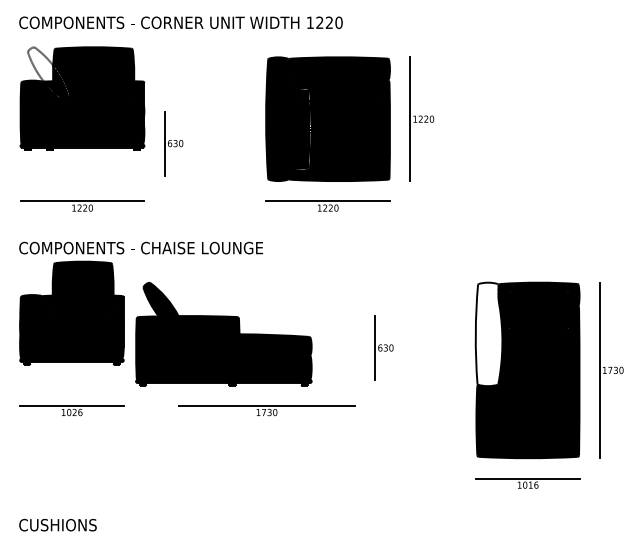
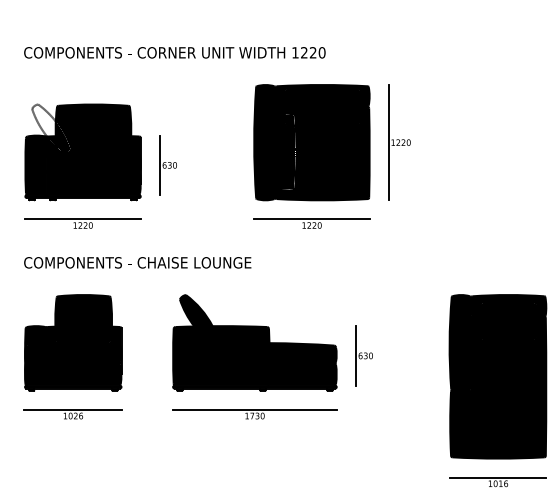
part: (82, 98) -> (83, 152), moved
part: (71, 312) -> (72, 342), moved
part: (223, 333) -> (254, 342), moved
fill: (488, 334) -> (461, 343), added

